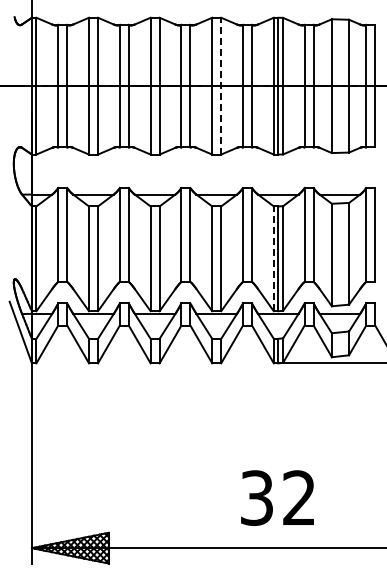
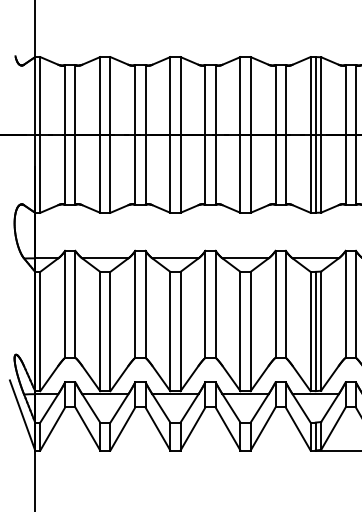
line: (221, 85) -> (251, 134), dashed -> solid
line: (273, 258) -> (310, 331), dashed -> solid

